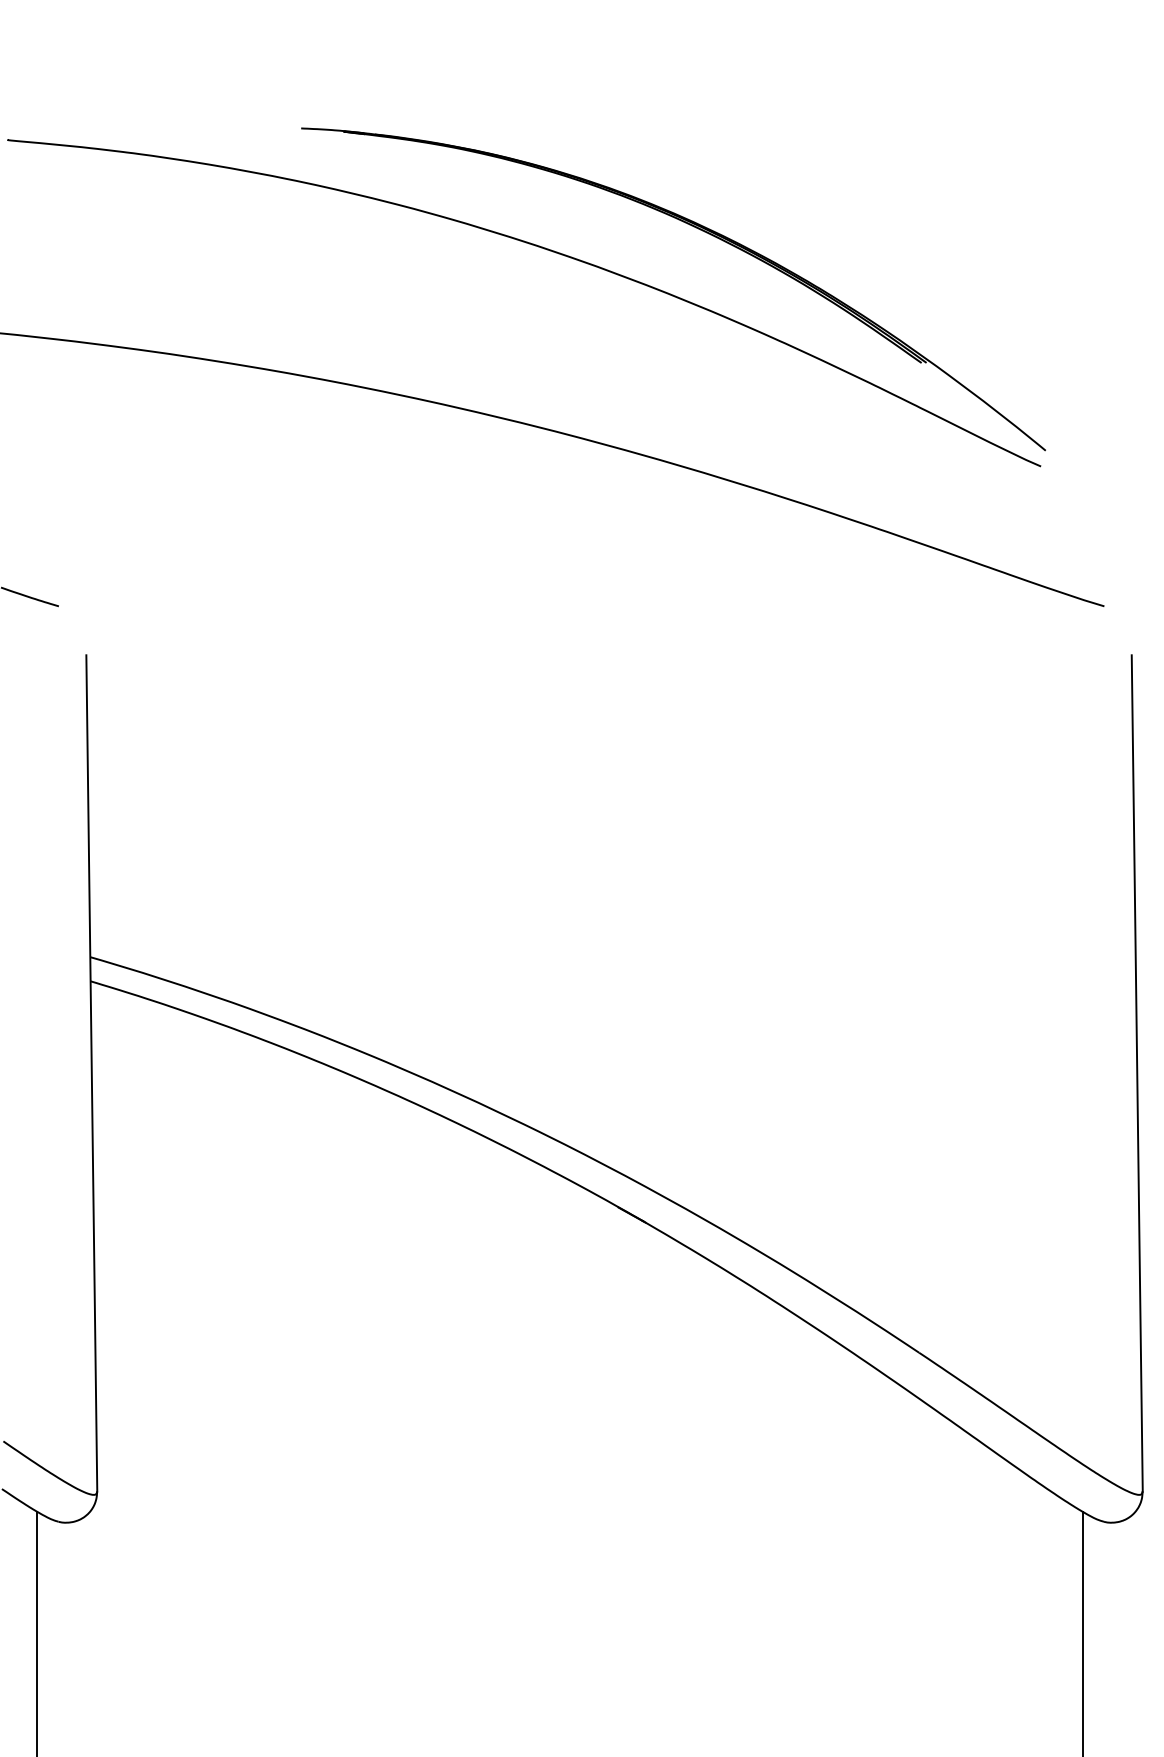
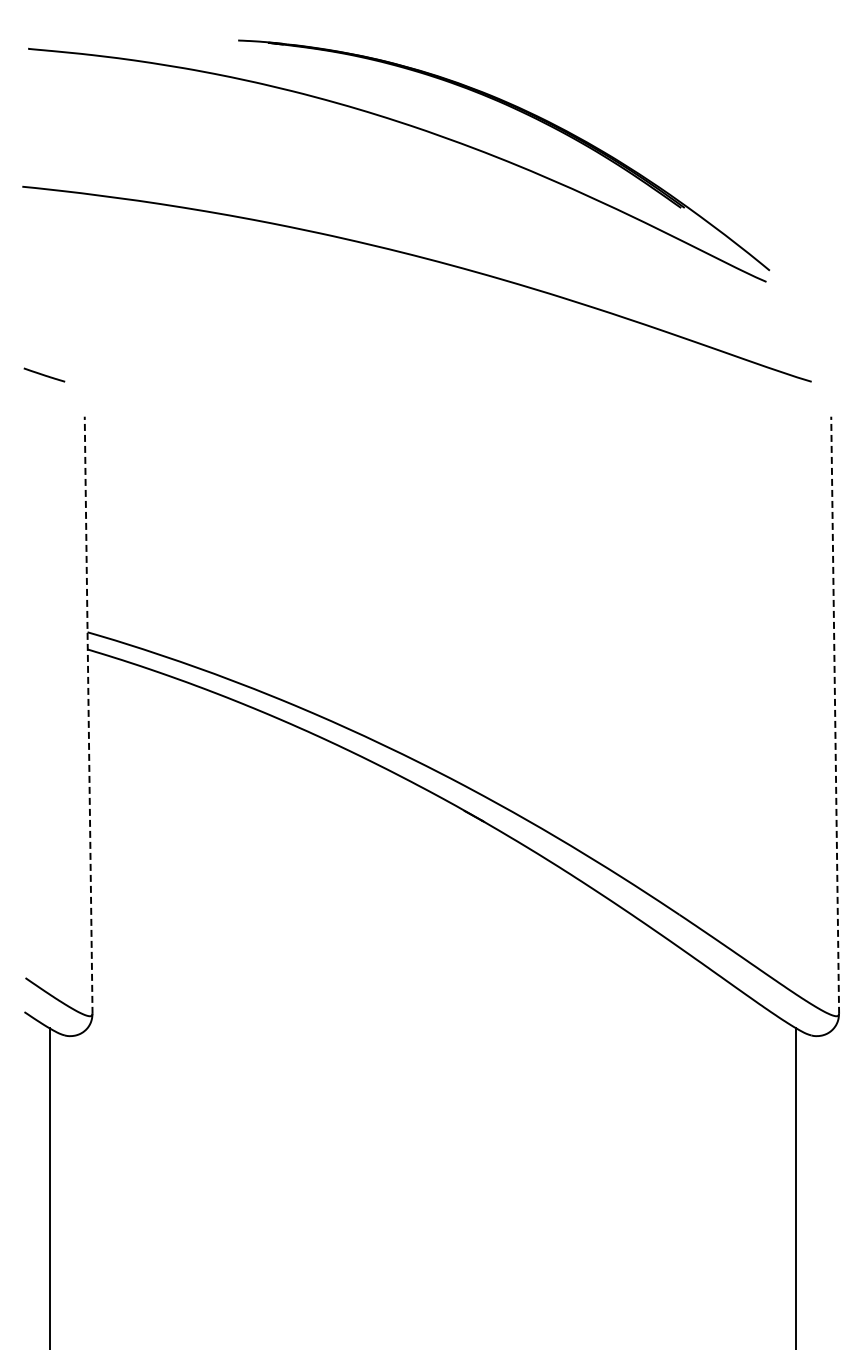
line: (91, 1073) -> (88, 715), solid -> dashed
line: (1137, 1073) -> (835, 715), solid -> dashed

